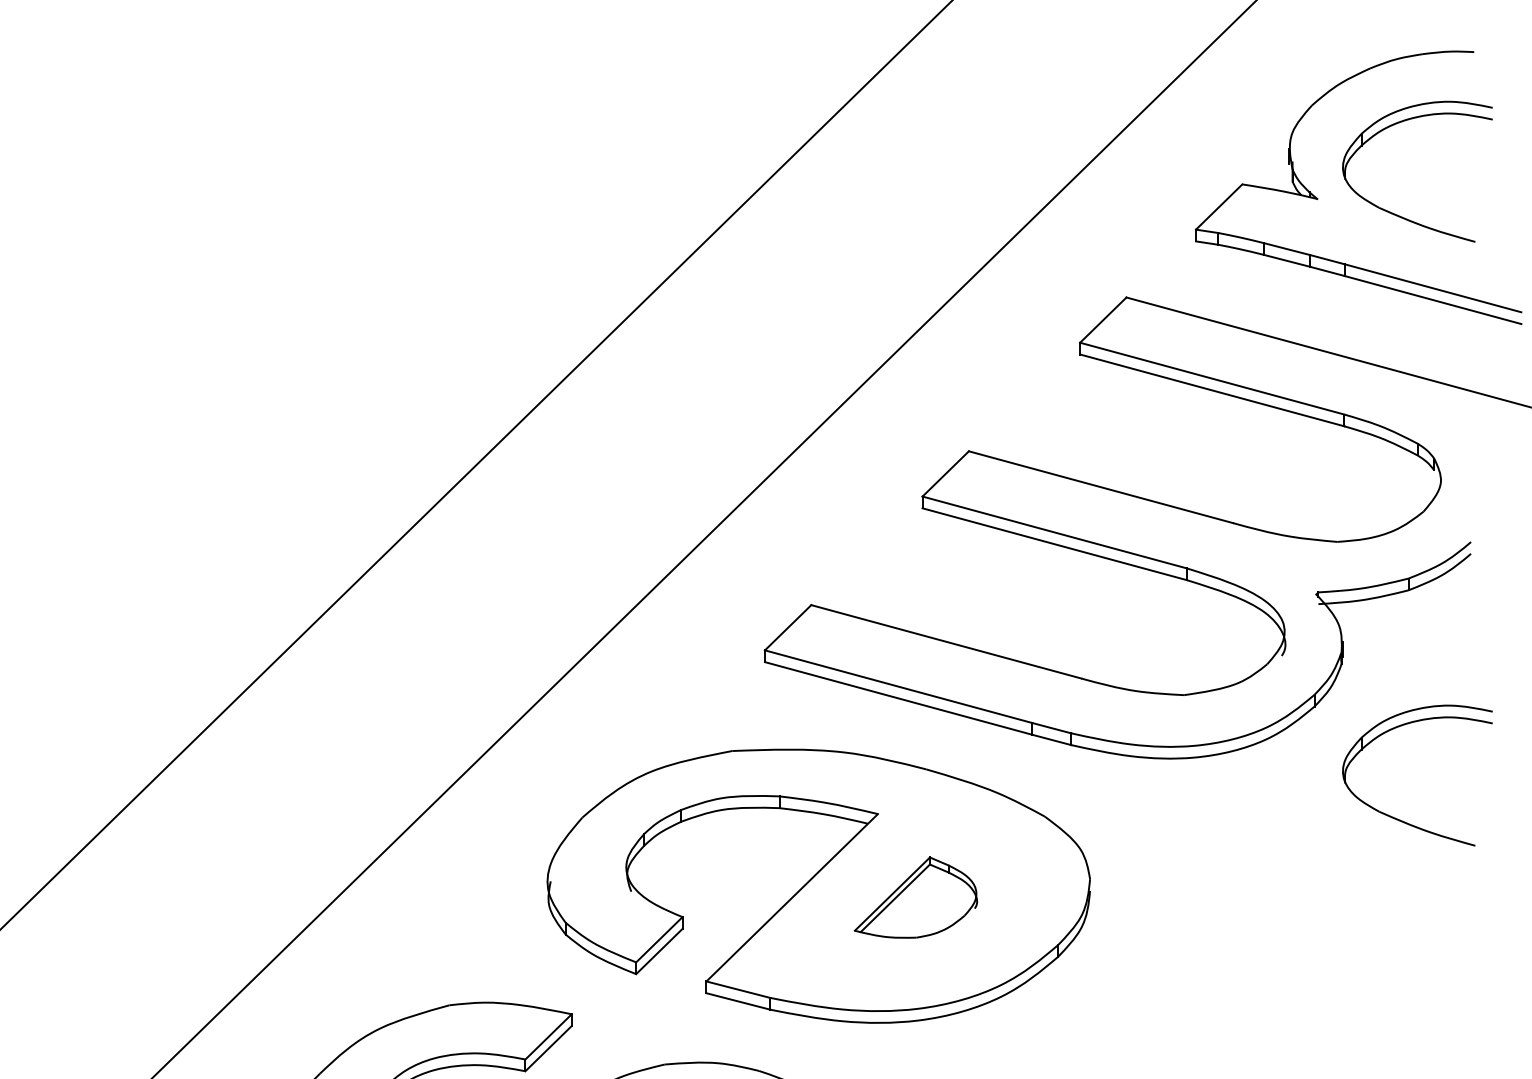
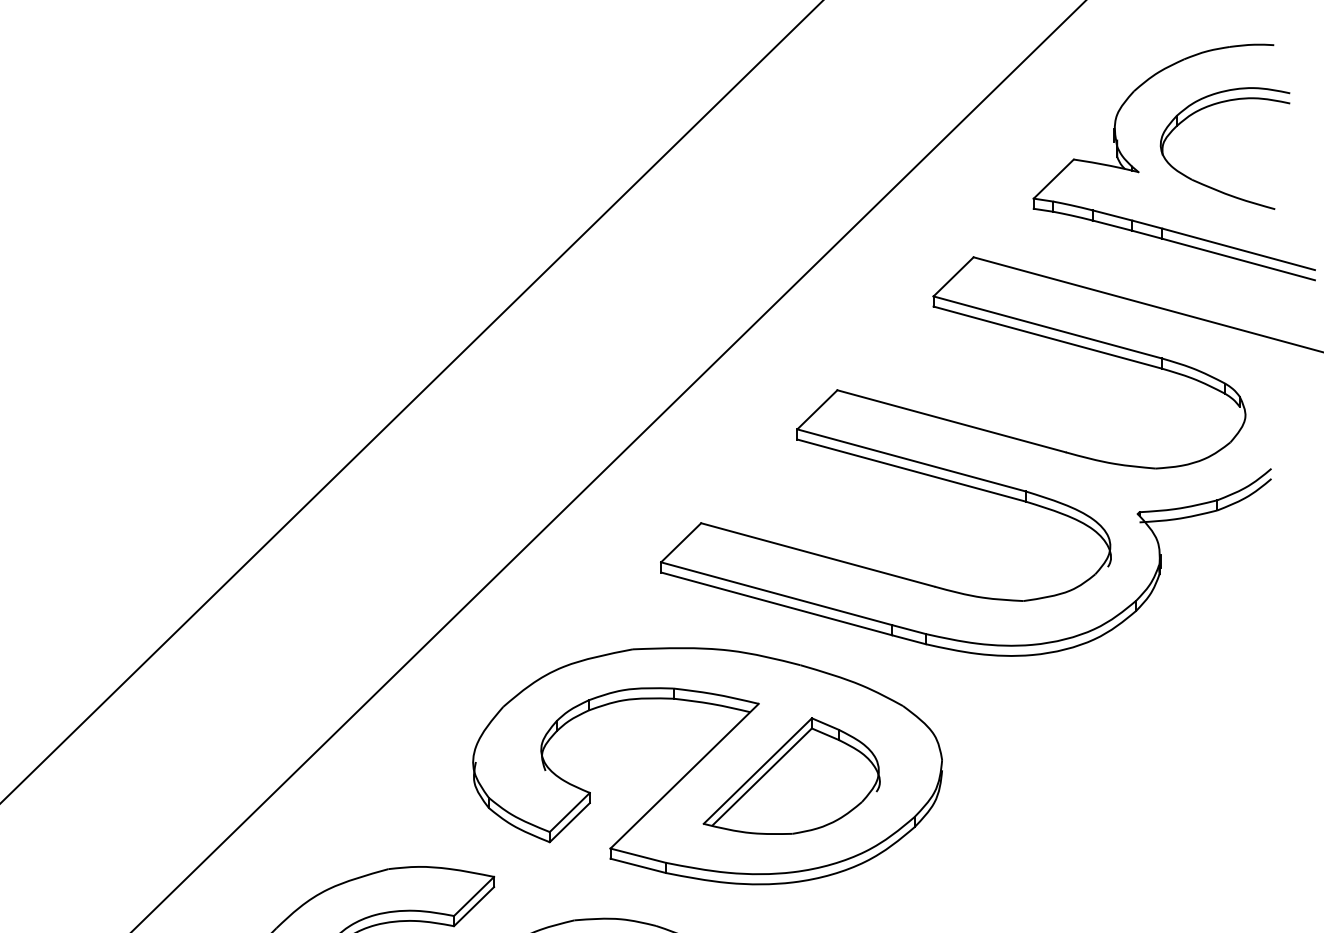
part: (1398, 818) -> (1208, 707), removed
part: (915, 896) -> (791, 775), size x1.67

